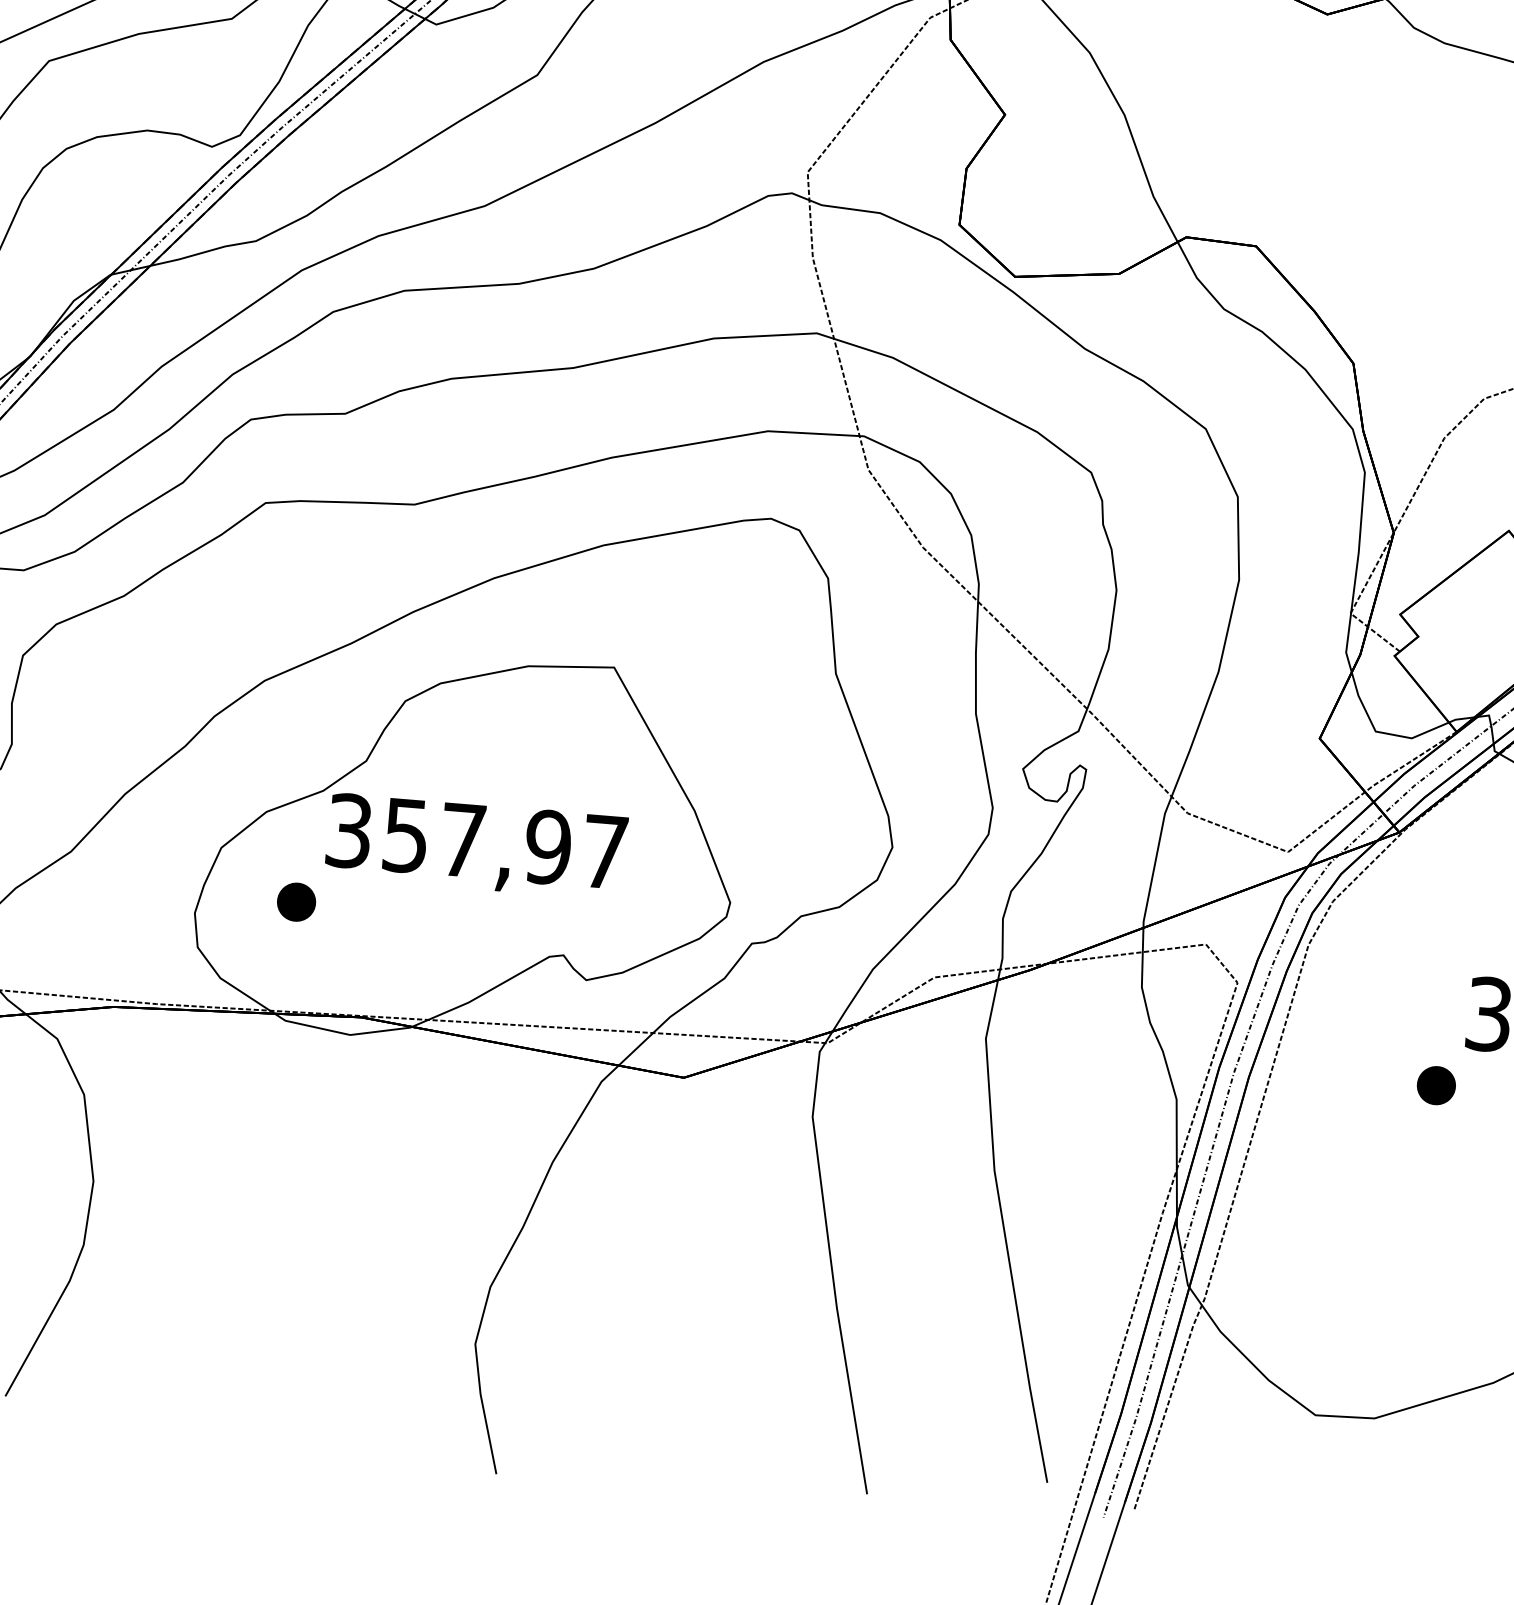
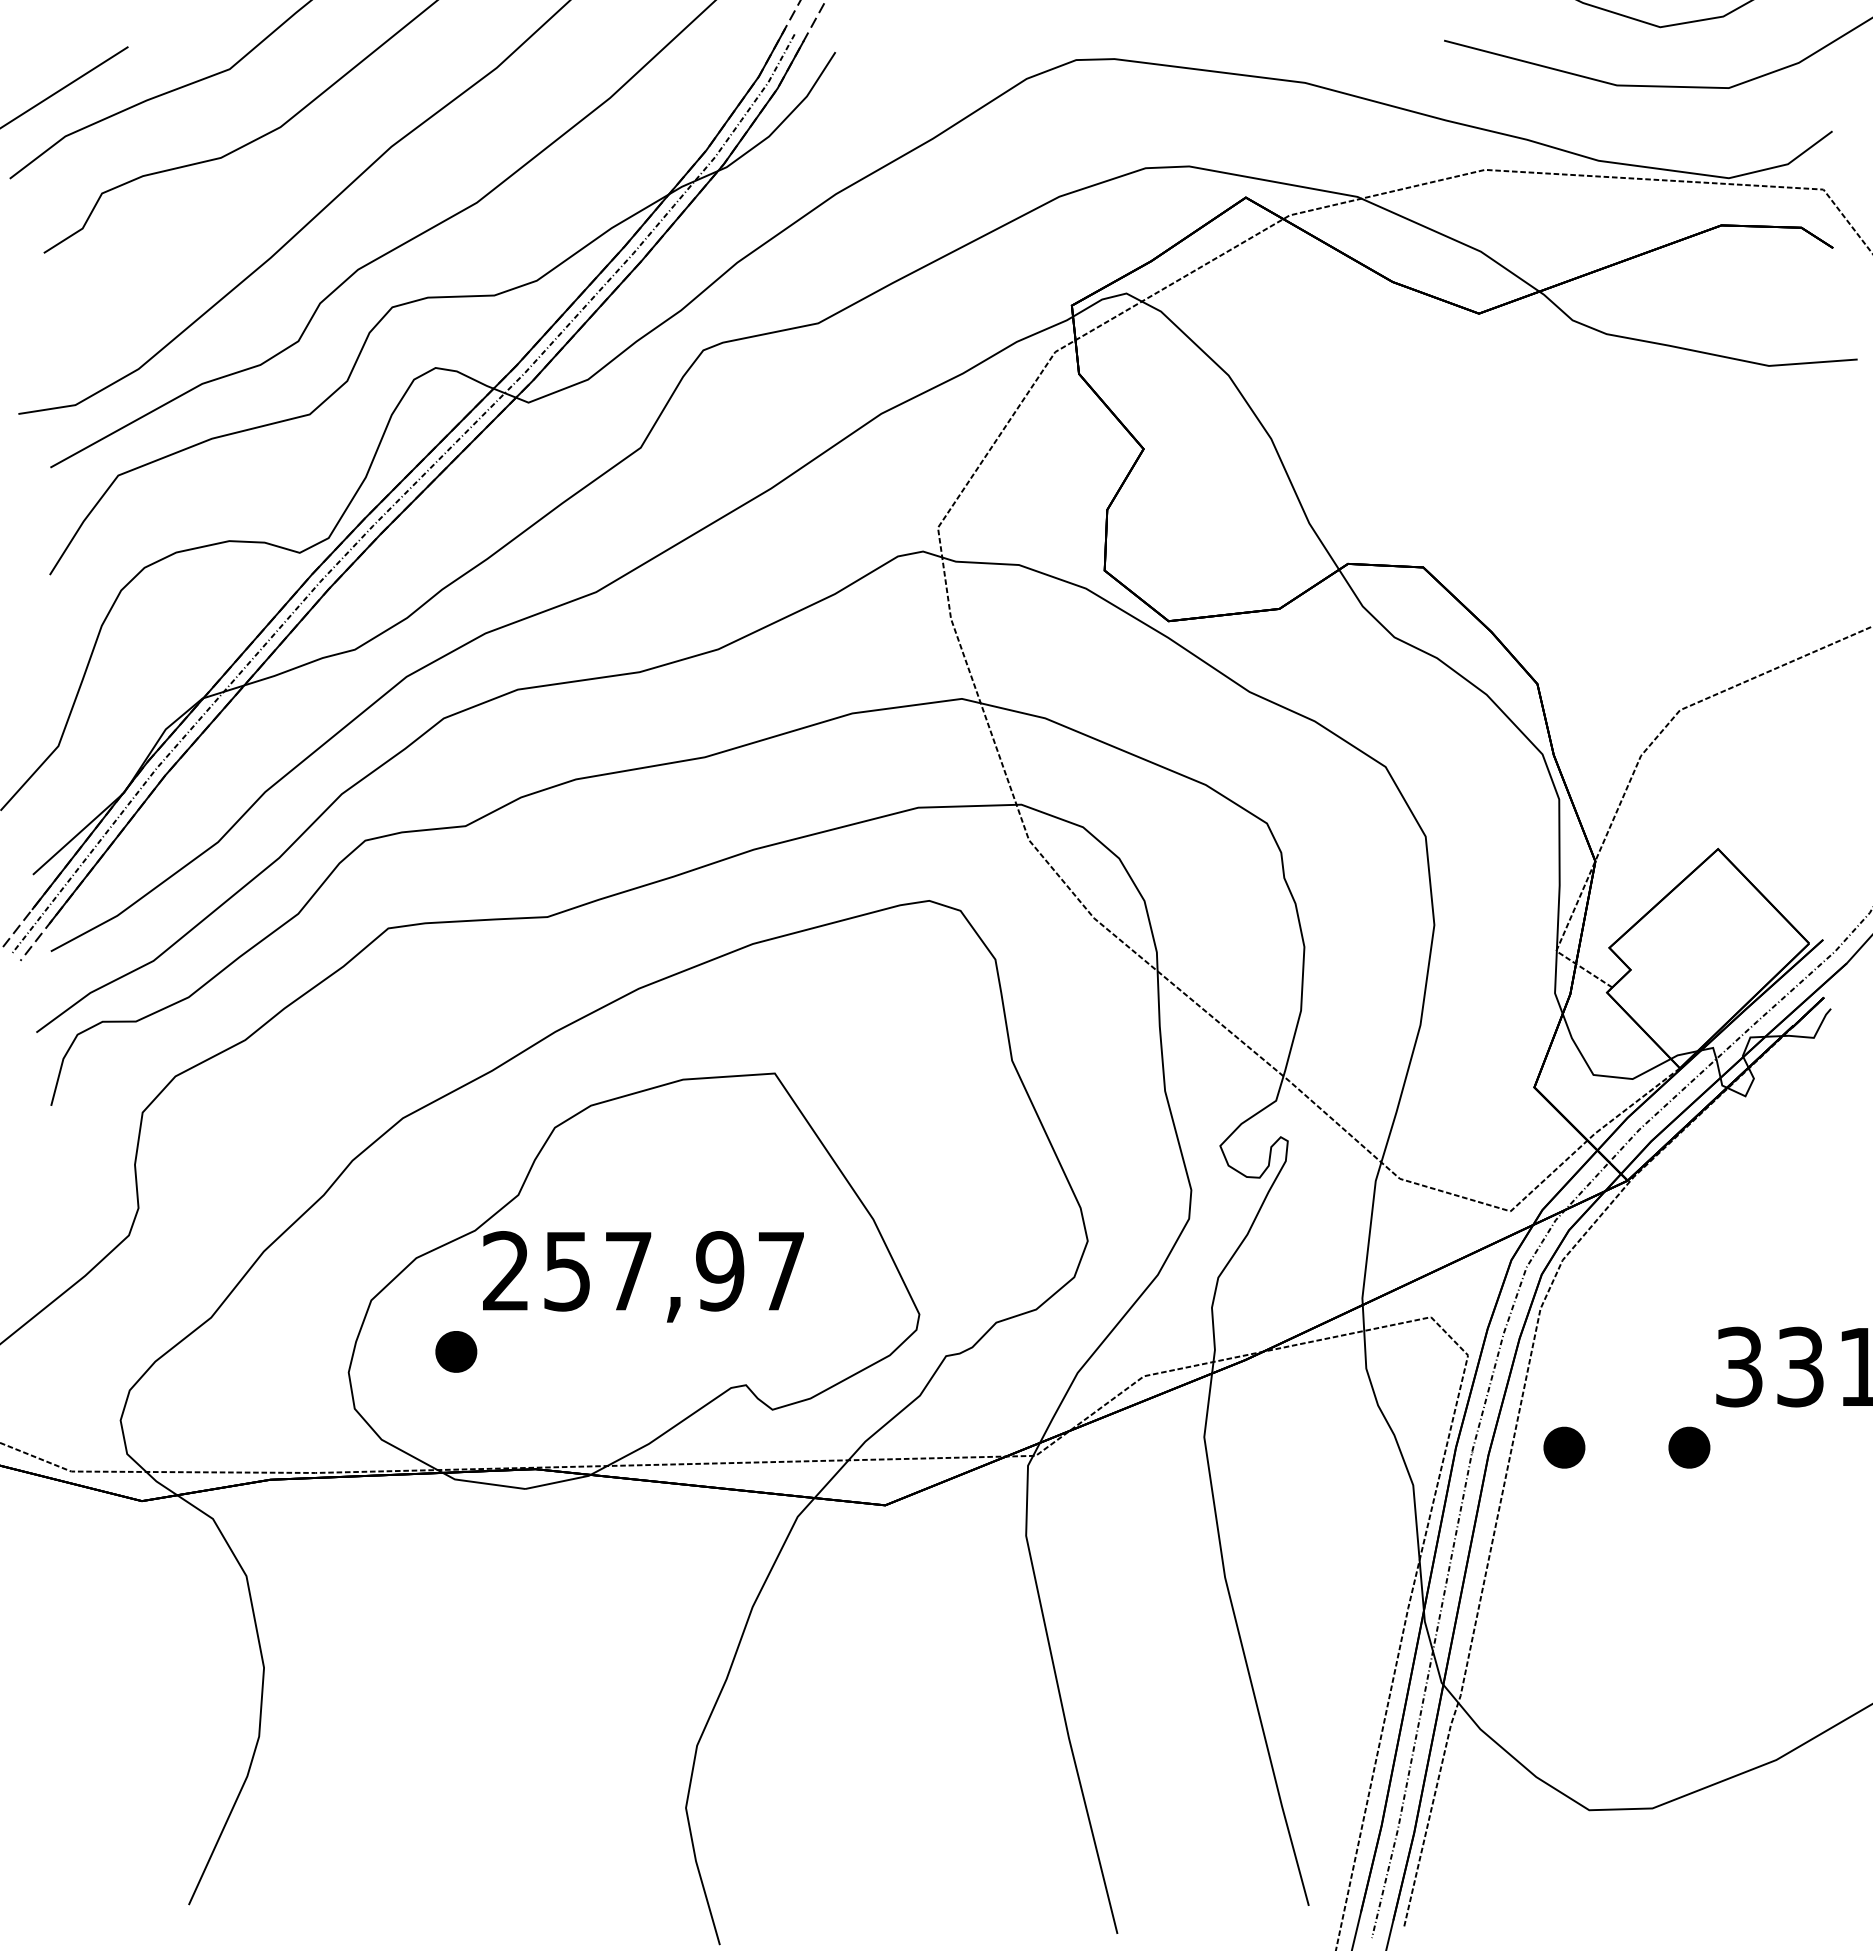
text: (349, 831) -> (506, 1271), 357,97 -> 257,97
part: (1320, 1075) -> (1564, 1447), added

